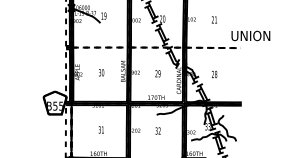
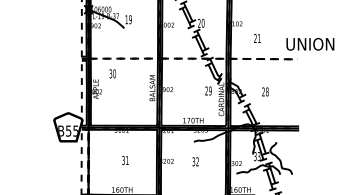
text: (214, 19) -> (257, 38), moved
text: (101, 72) -> (112, 73), moved
text: (157, 73) -> (208, 90), moved

